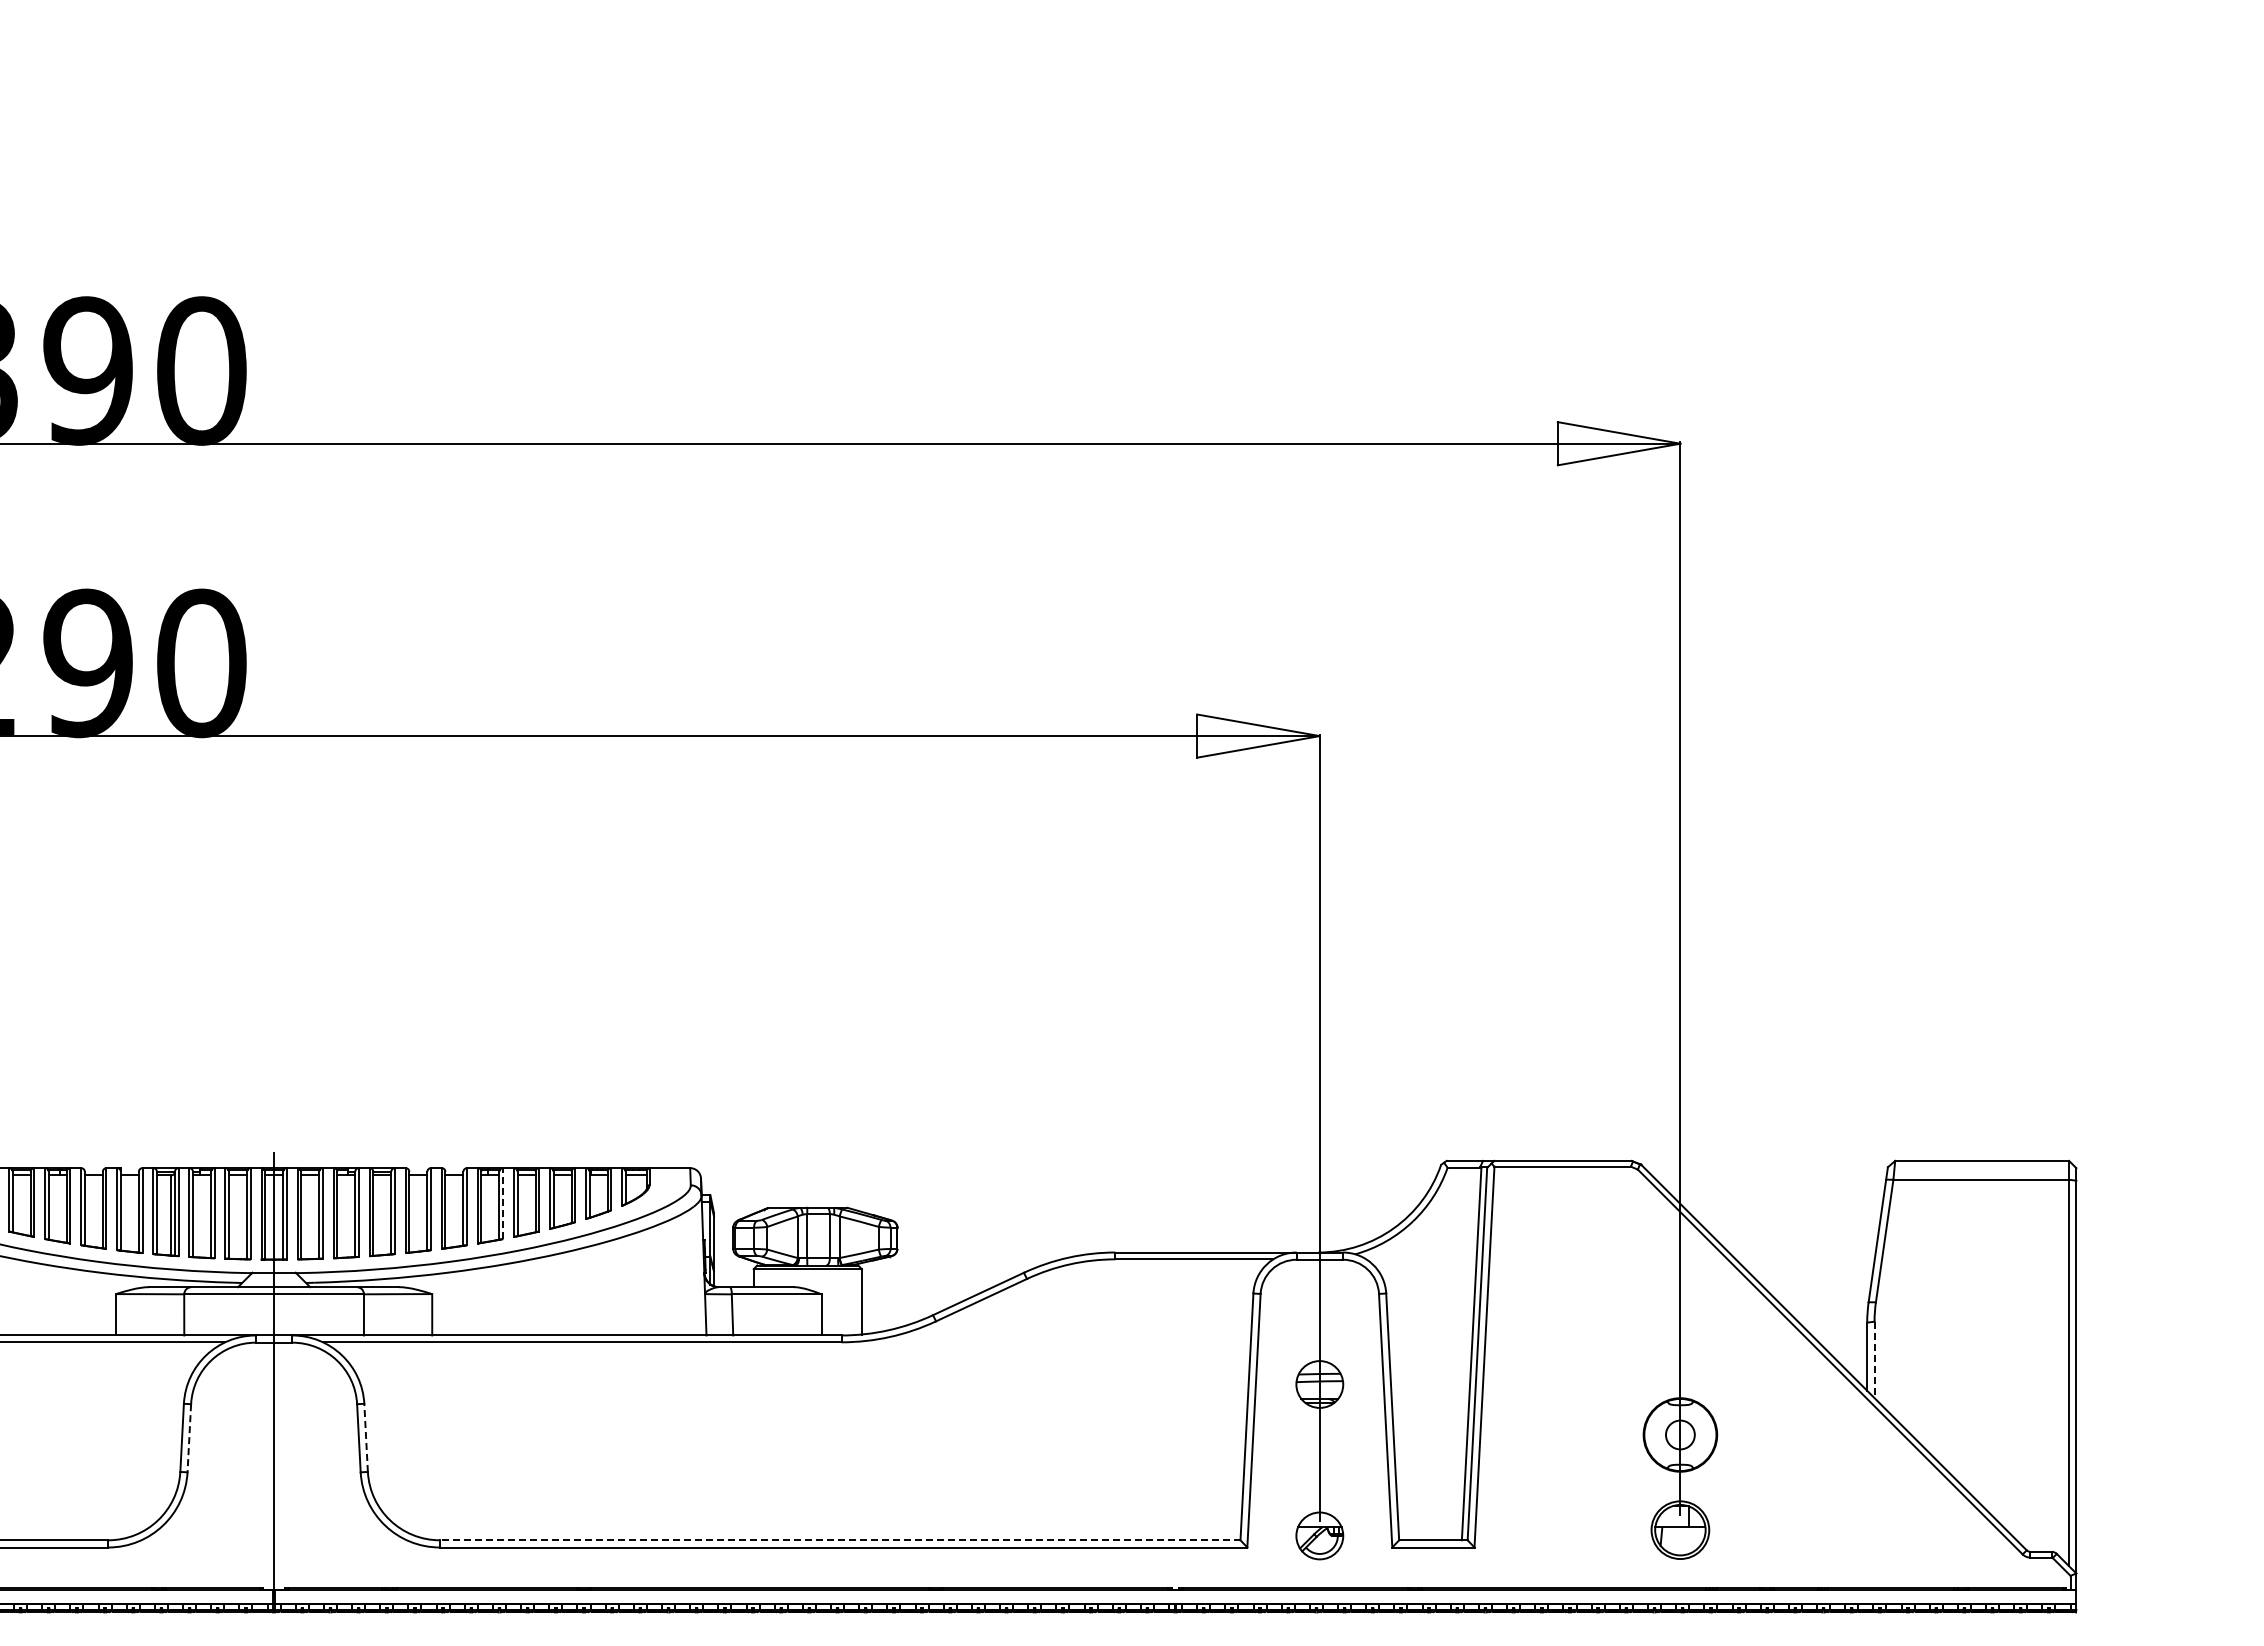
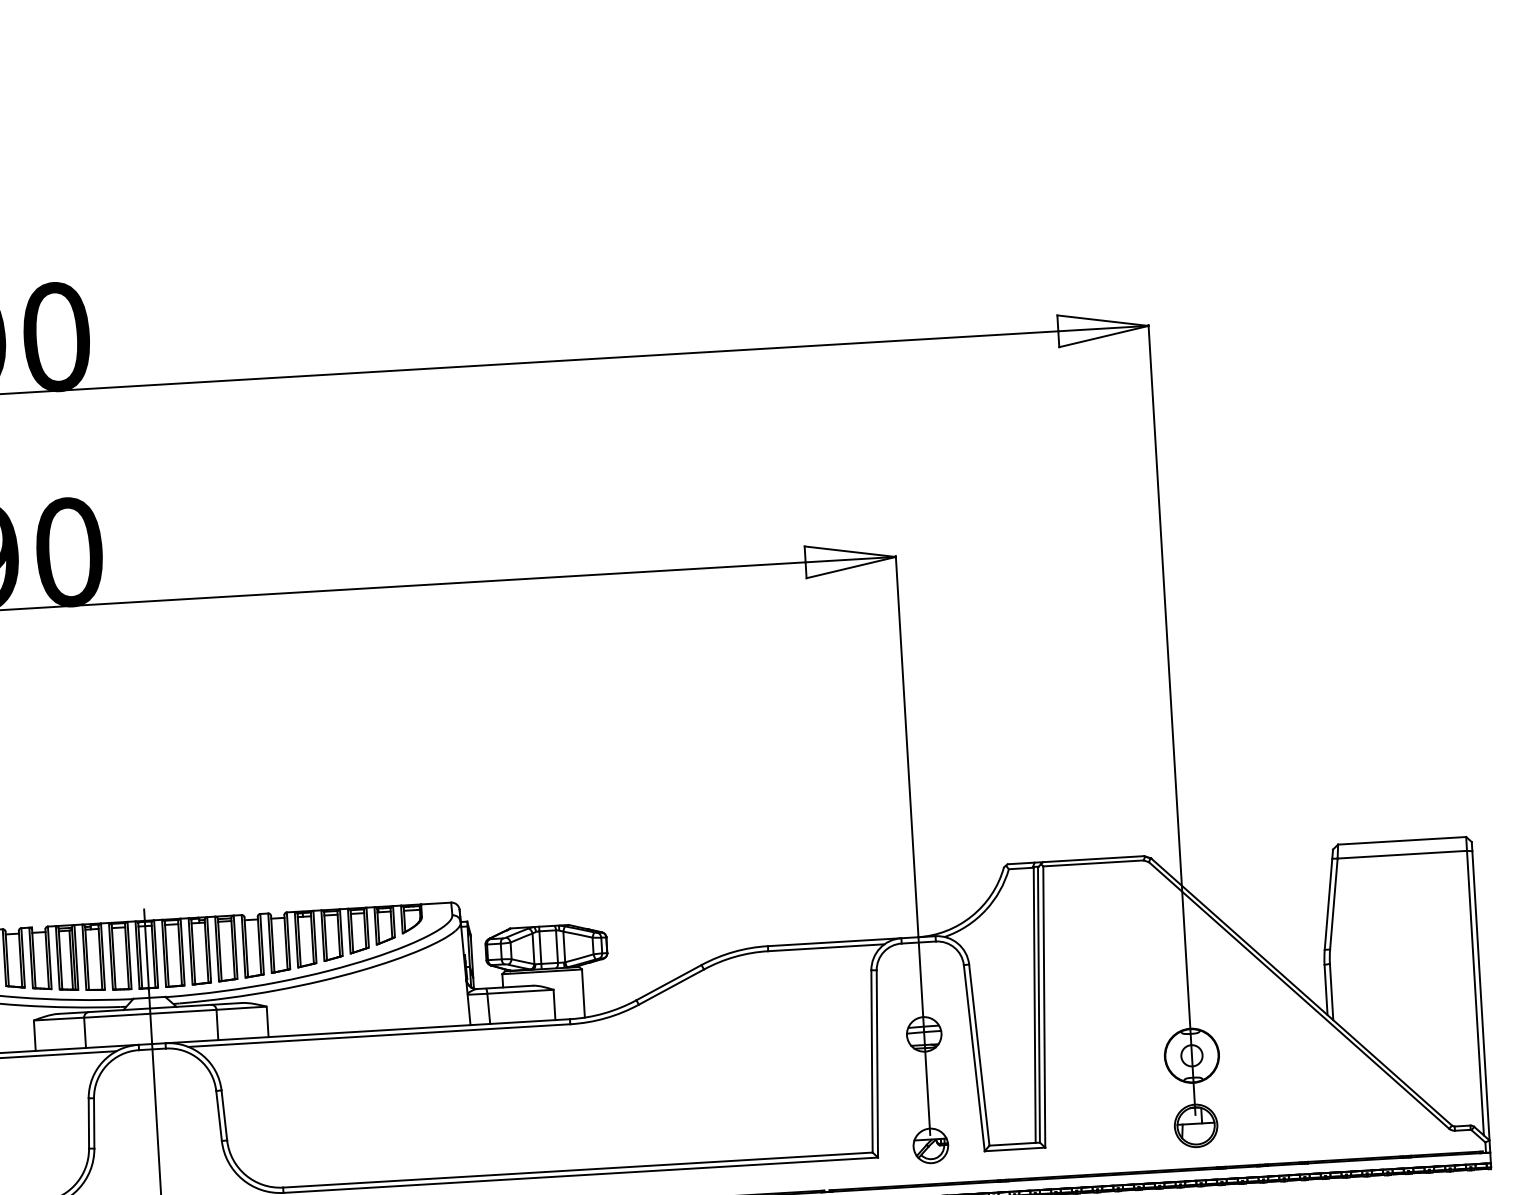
line: (503, 1203) -> (315, 936), dashed -> solid
line: (1874, 1360) -> (1331, 992), dashed -> solid
line: (366, 1437) -> (224, 1115), dashed -> solid
line: (189, 1438) -> (94, 1123), dashed -> solid
line: (839, 1540) -> (577, 1170), dashed -> solid

